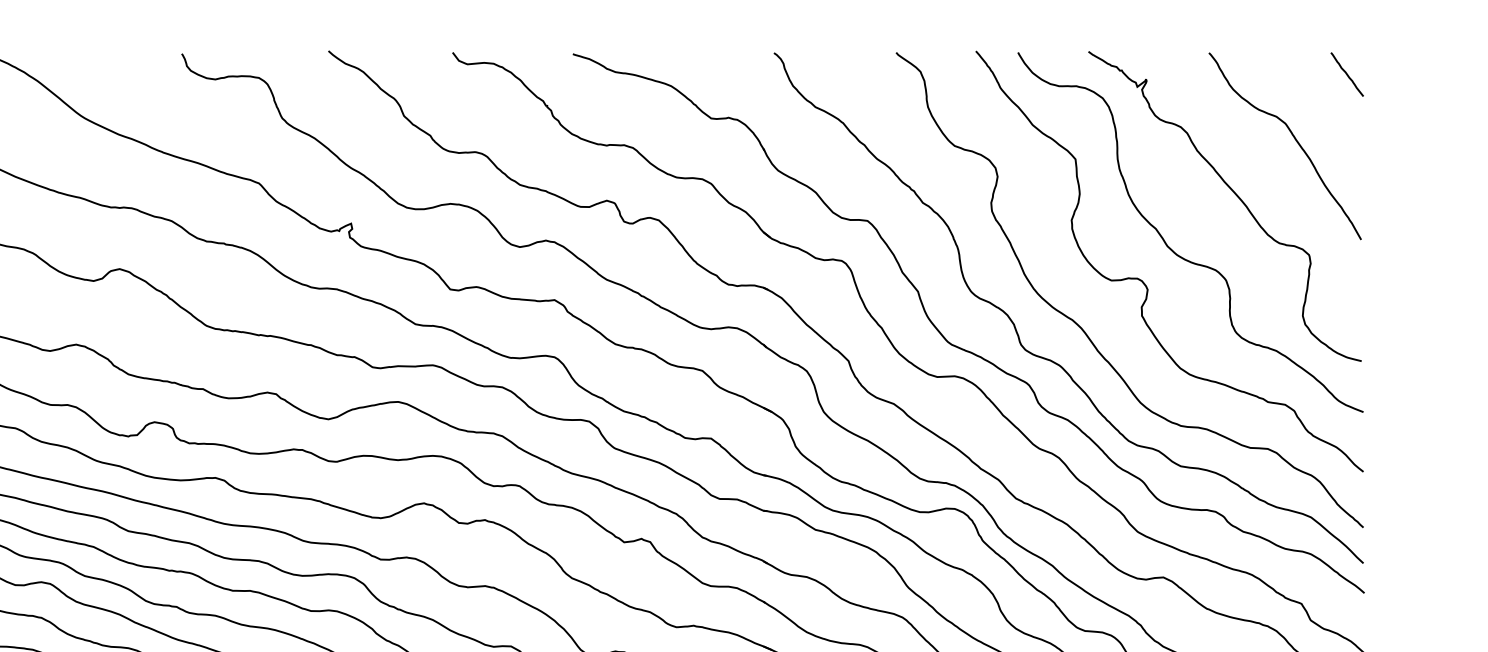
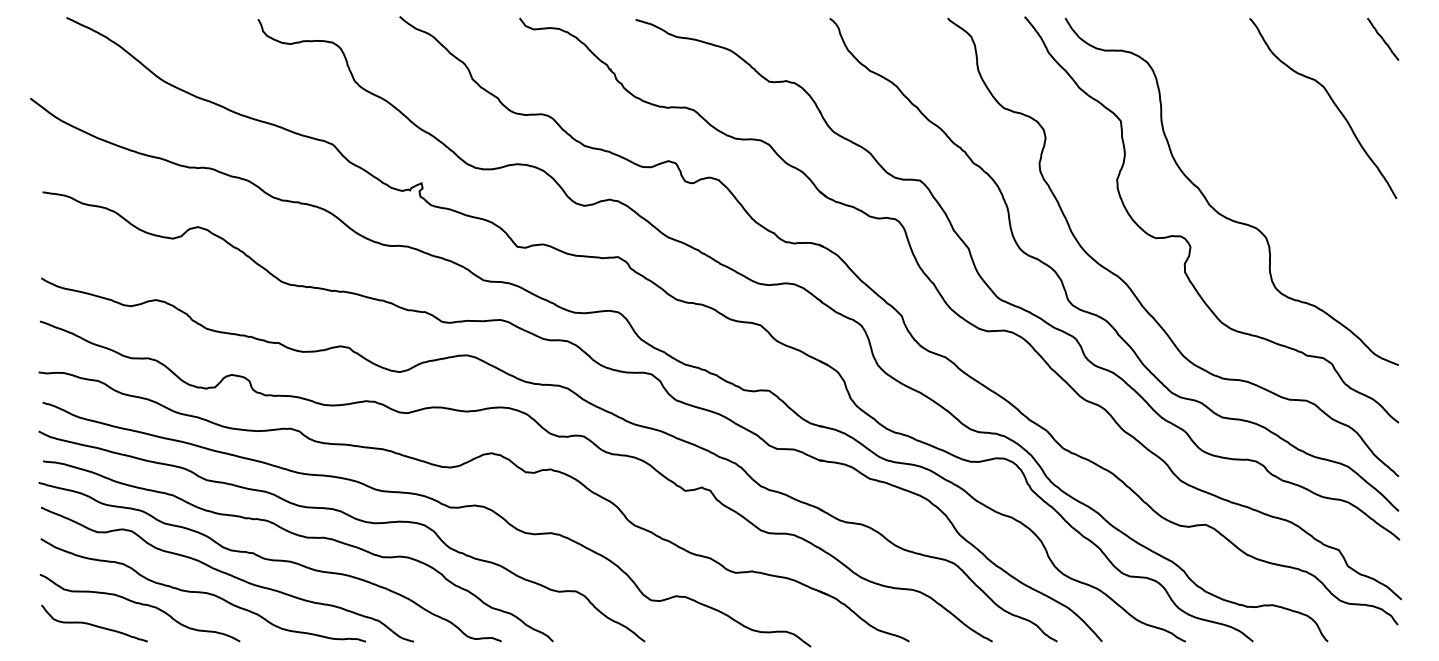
curve: (1235, 195) -> (1275, 156), removed

